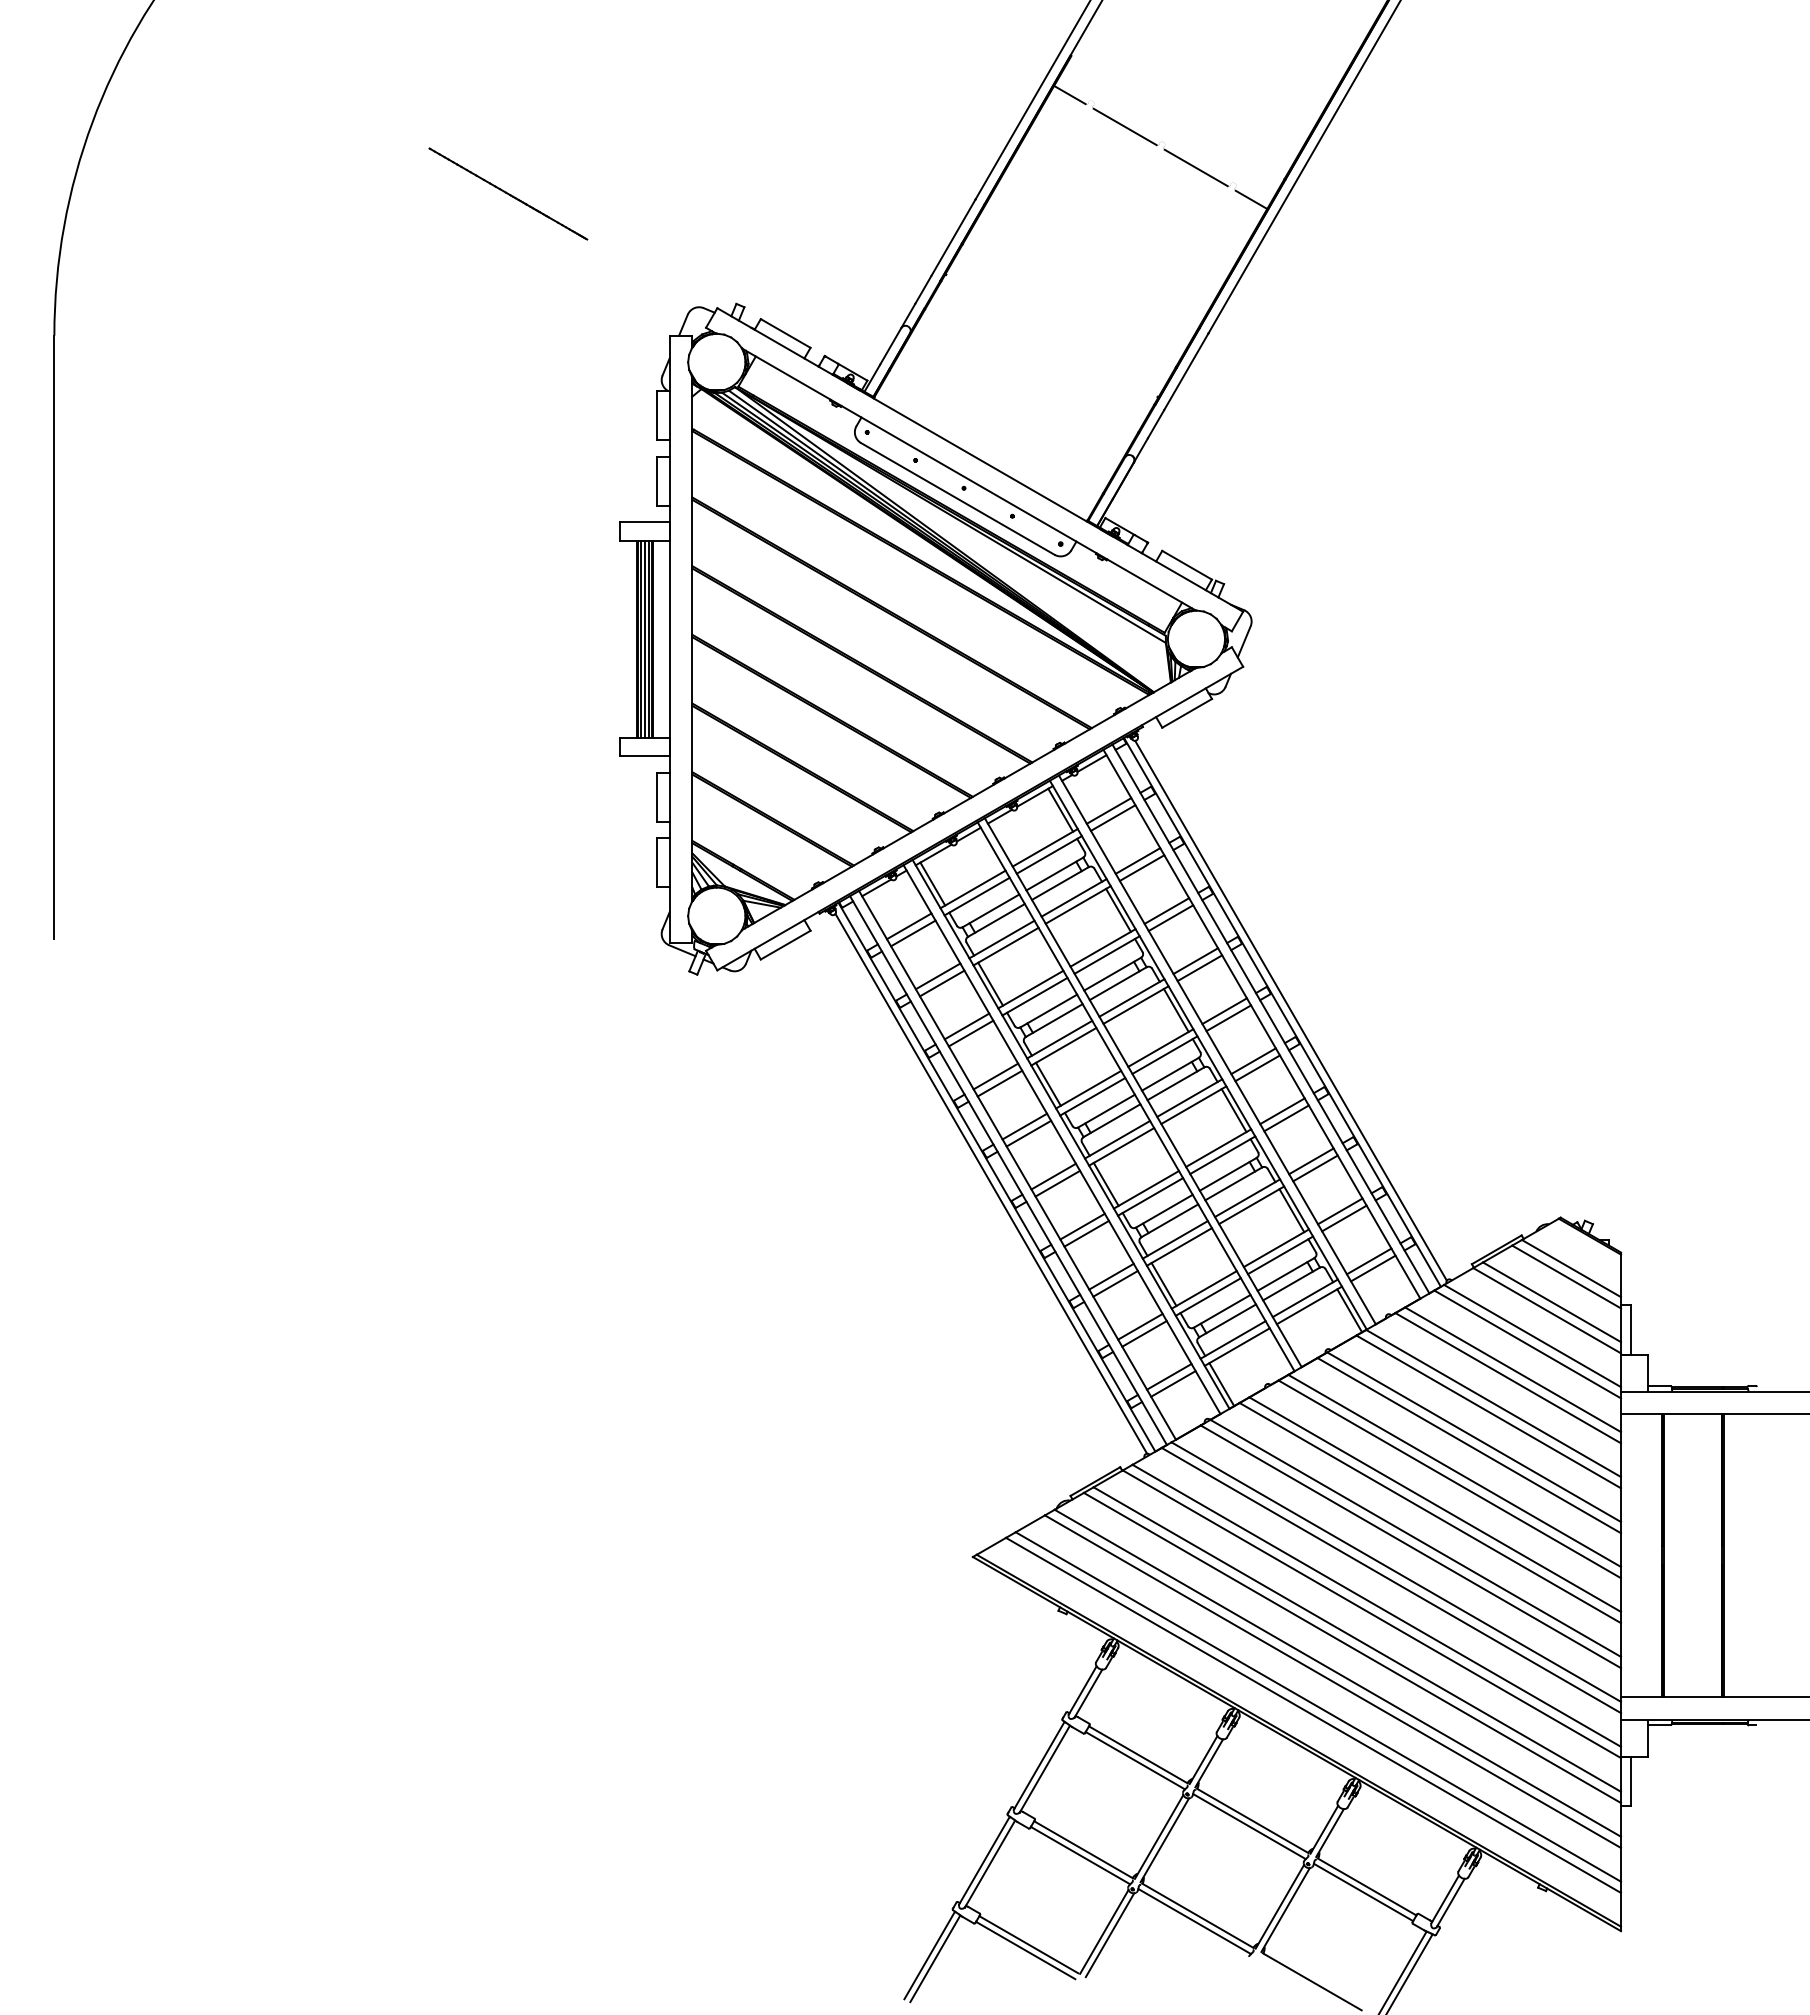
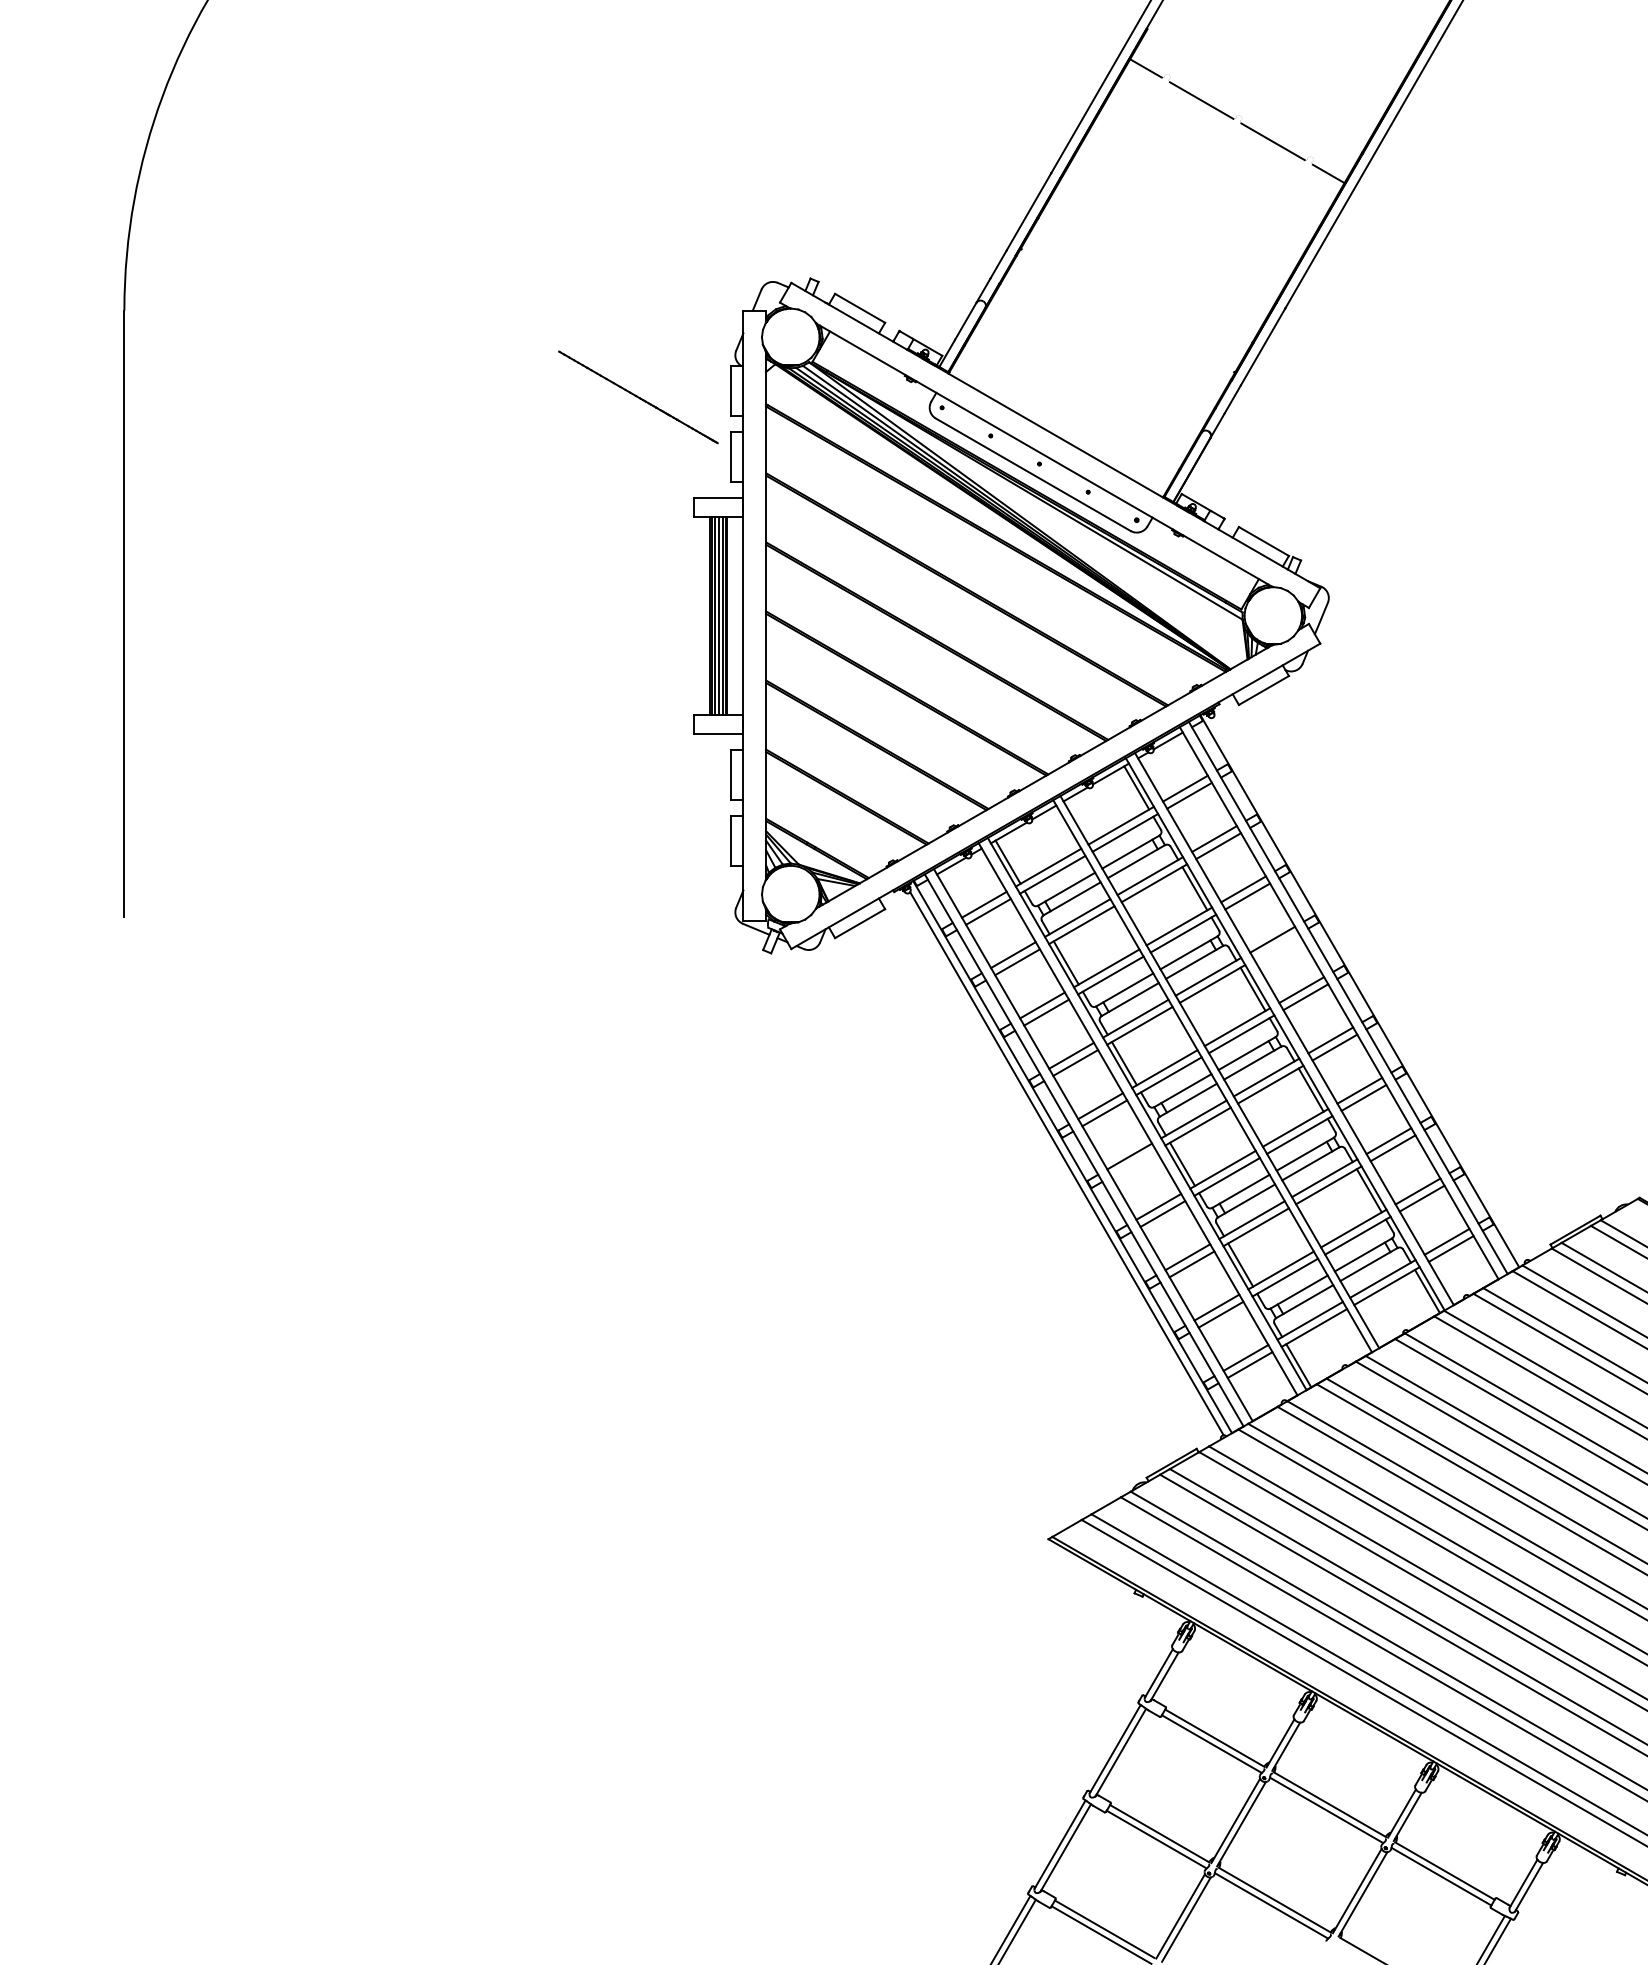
line: (508, 193) -> (638, 396), moved
line: (1199, 968) -> (1276, 947), removed
line: (1290, 1010) -> (1367, 989), removed
line: (1057, 1183) -> (1133, 1163), removed

